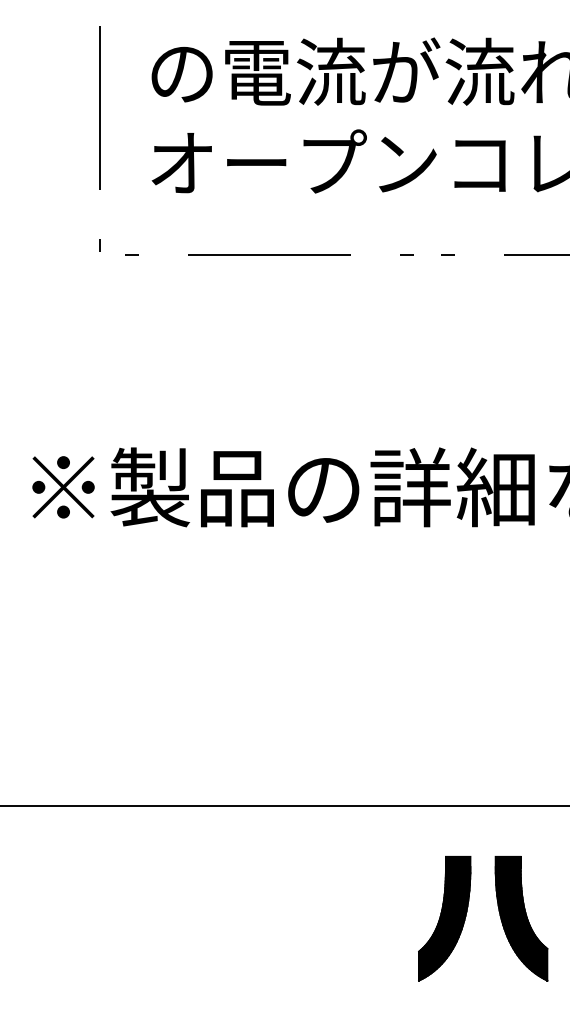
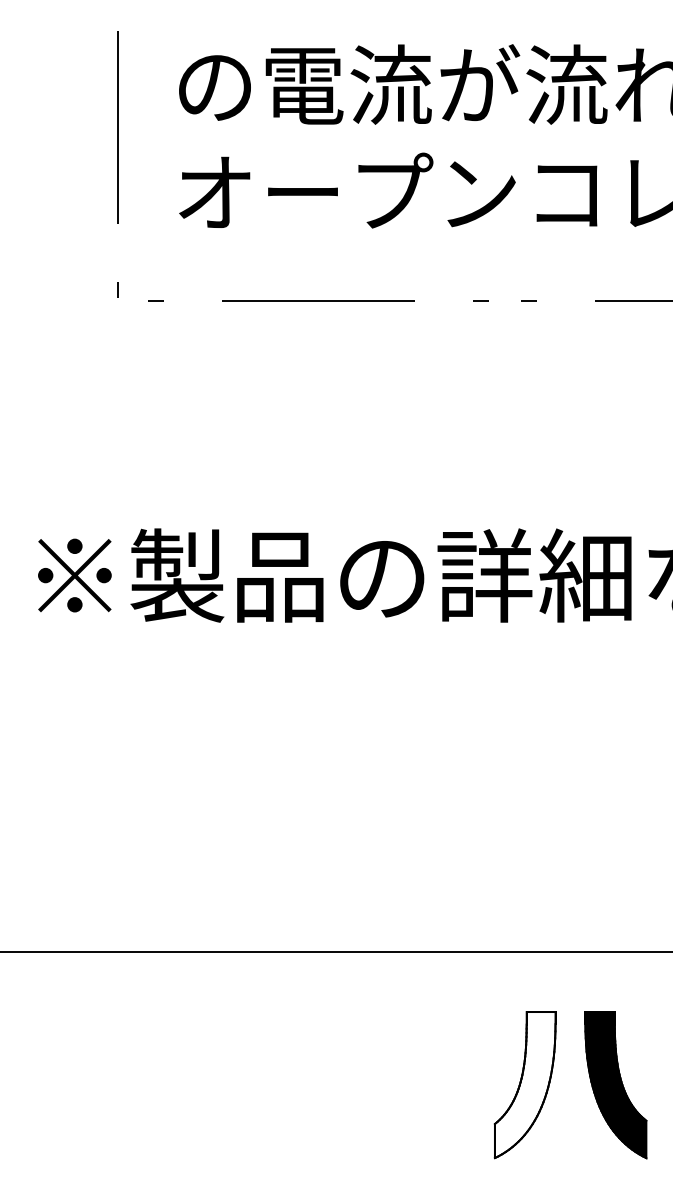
fill: (444, 919) -> (524, 1085), removed

